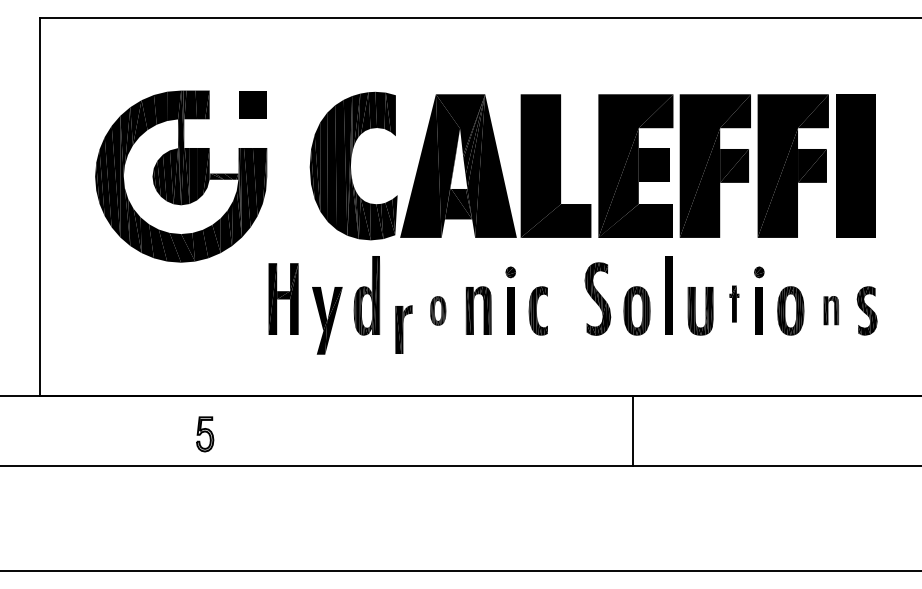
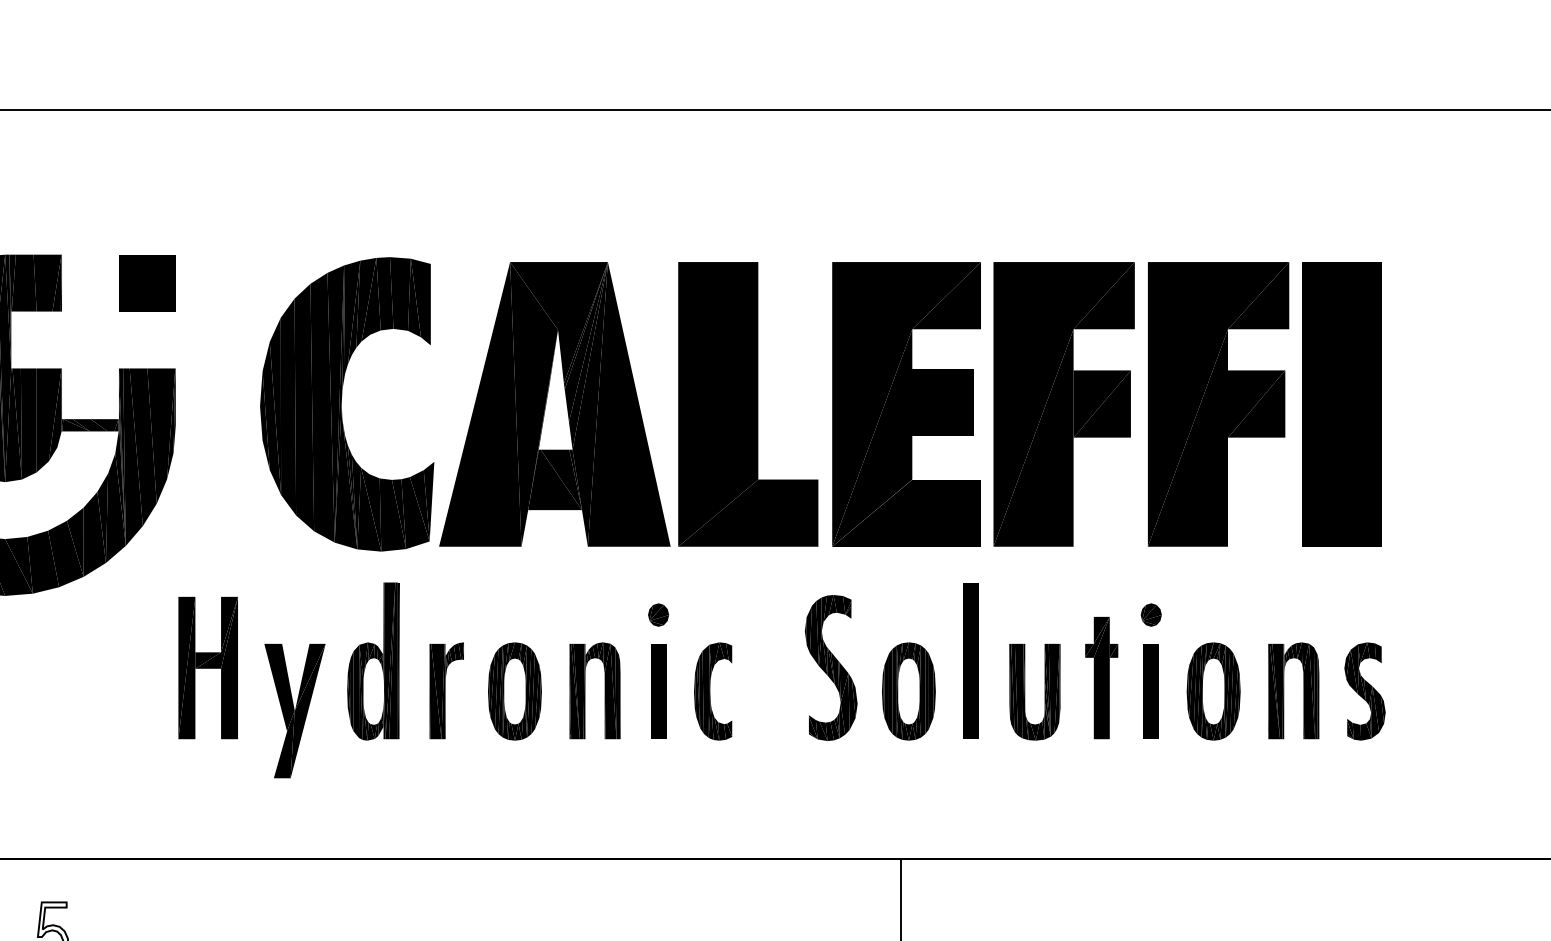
part: (734, 303) -> (1102, 676), size x1.67
part: (437, 310) -> (513, 690), size x1.67
part: (831, 310) -> (1294, 690), size x1.67
part: (403, 329) -> (445, 690), moved

